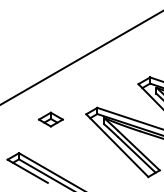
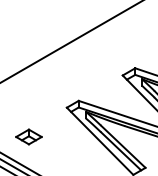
part: (50, 119) -> (28, 136), moved

